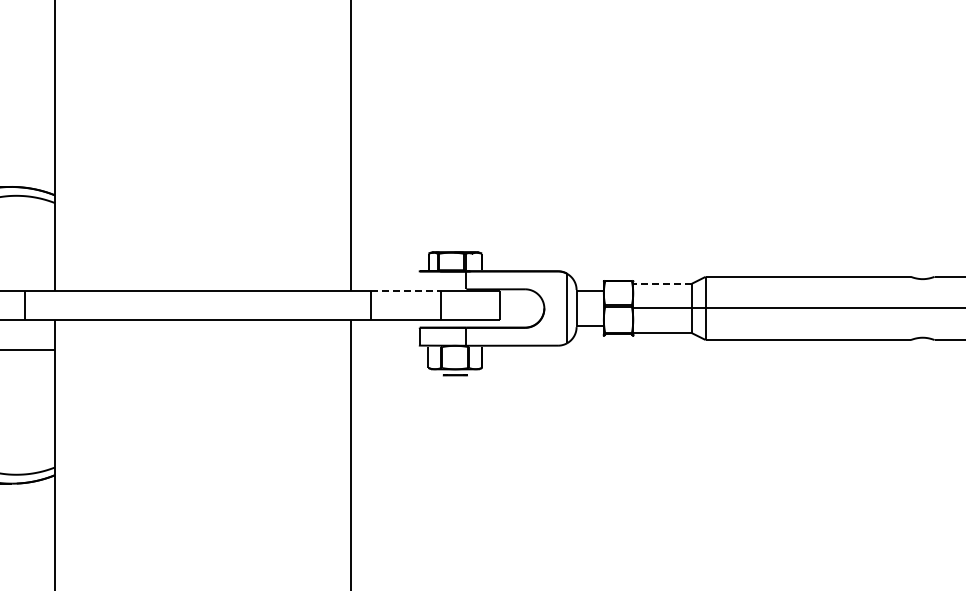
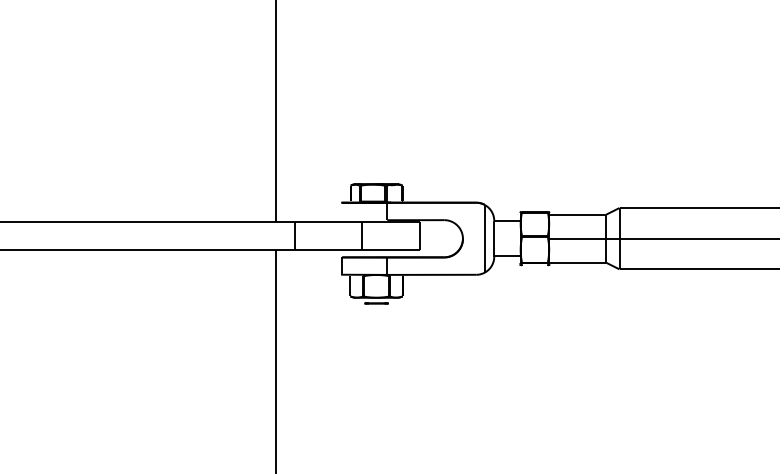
line: (662, 283) -> (577, 214), dashed -> solid
line: (405, 290) -> (328, 221), dashed -> solid

